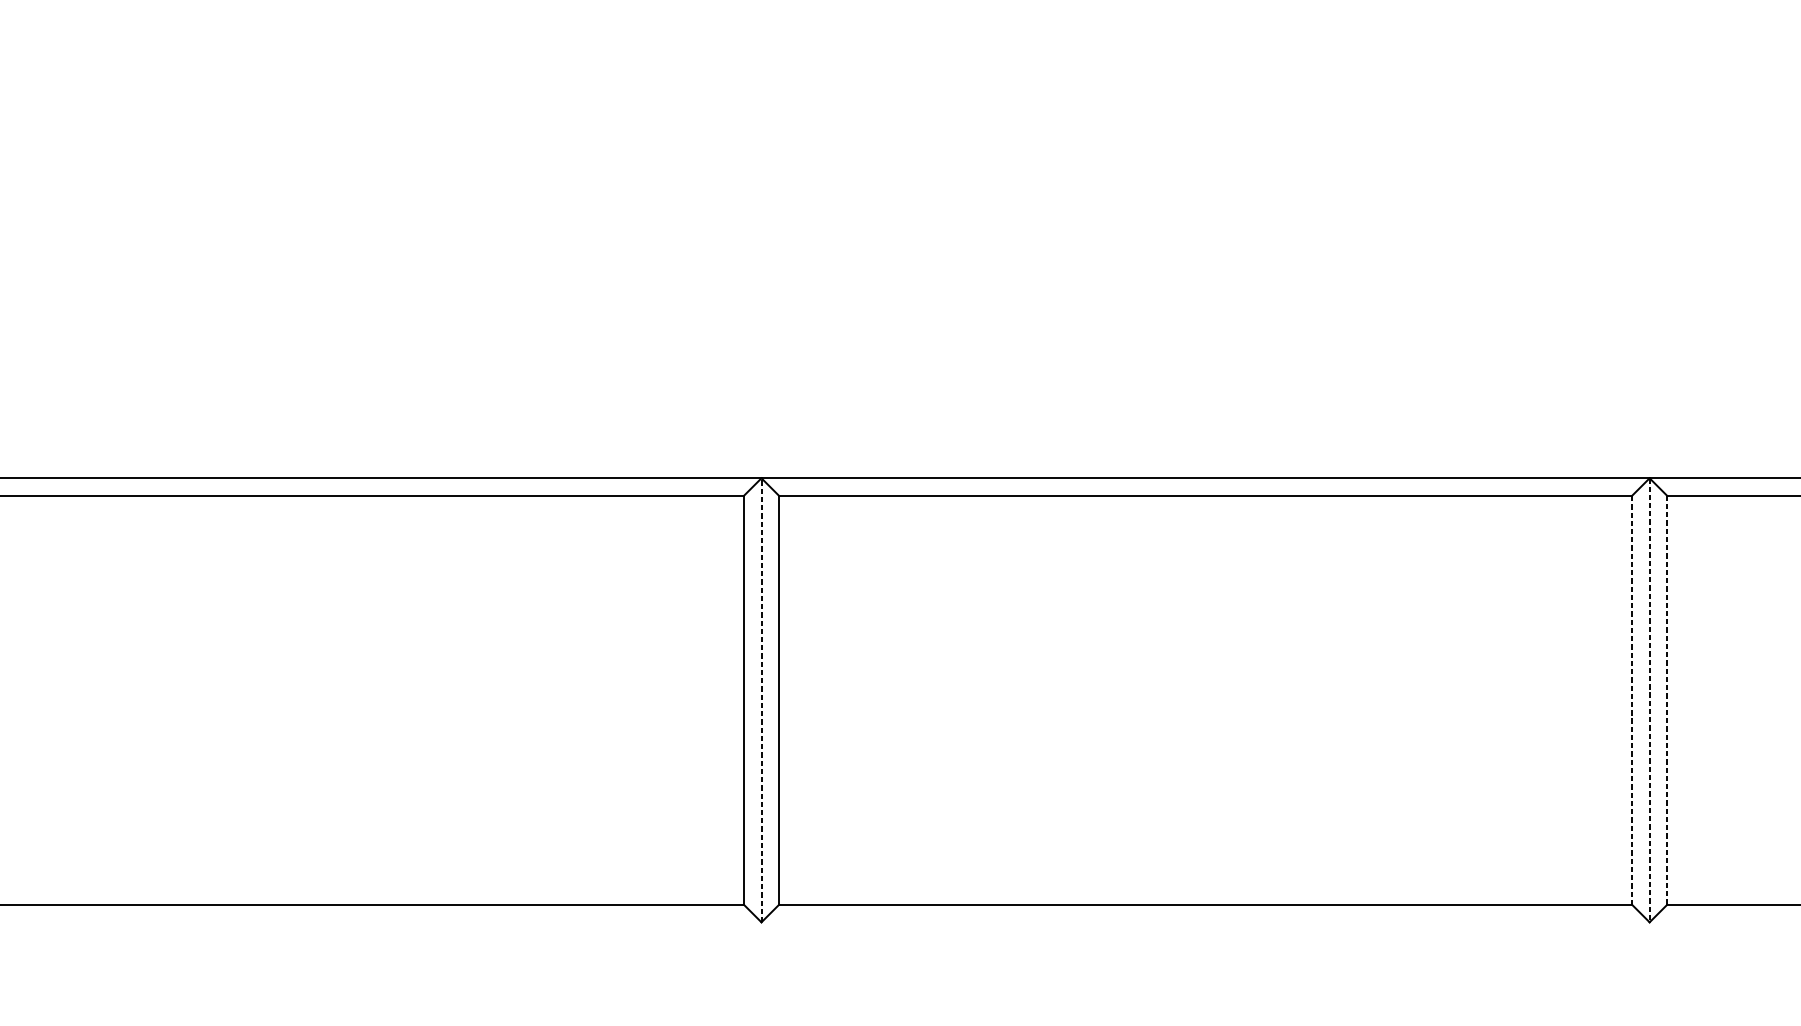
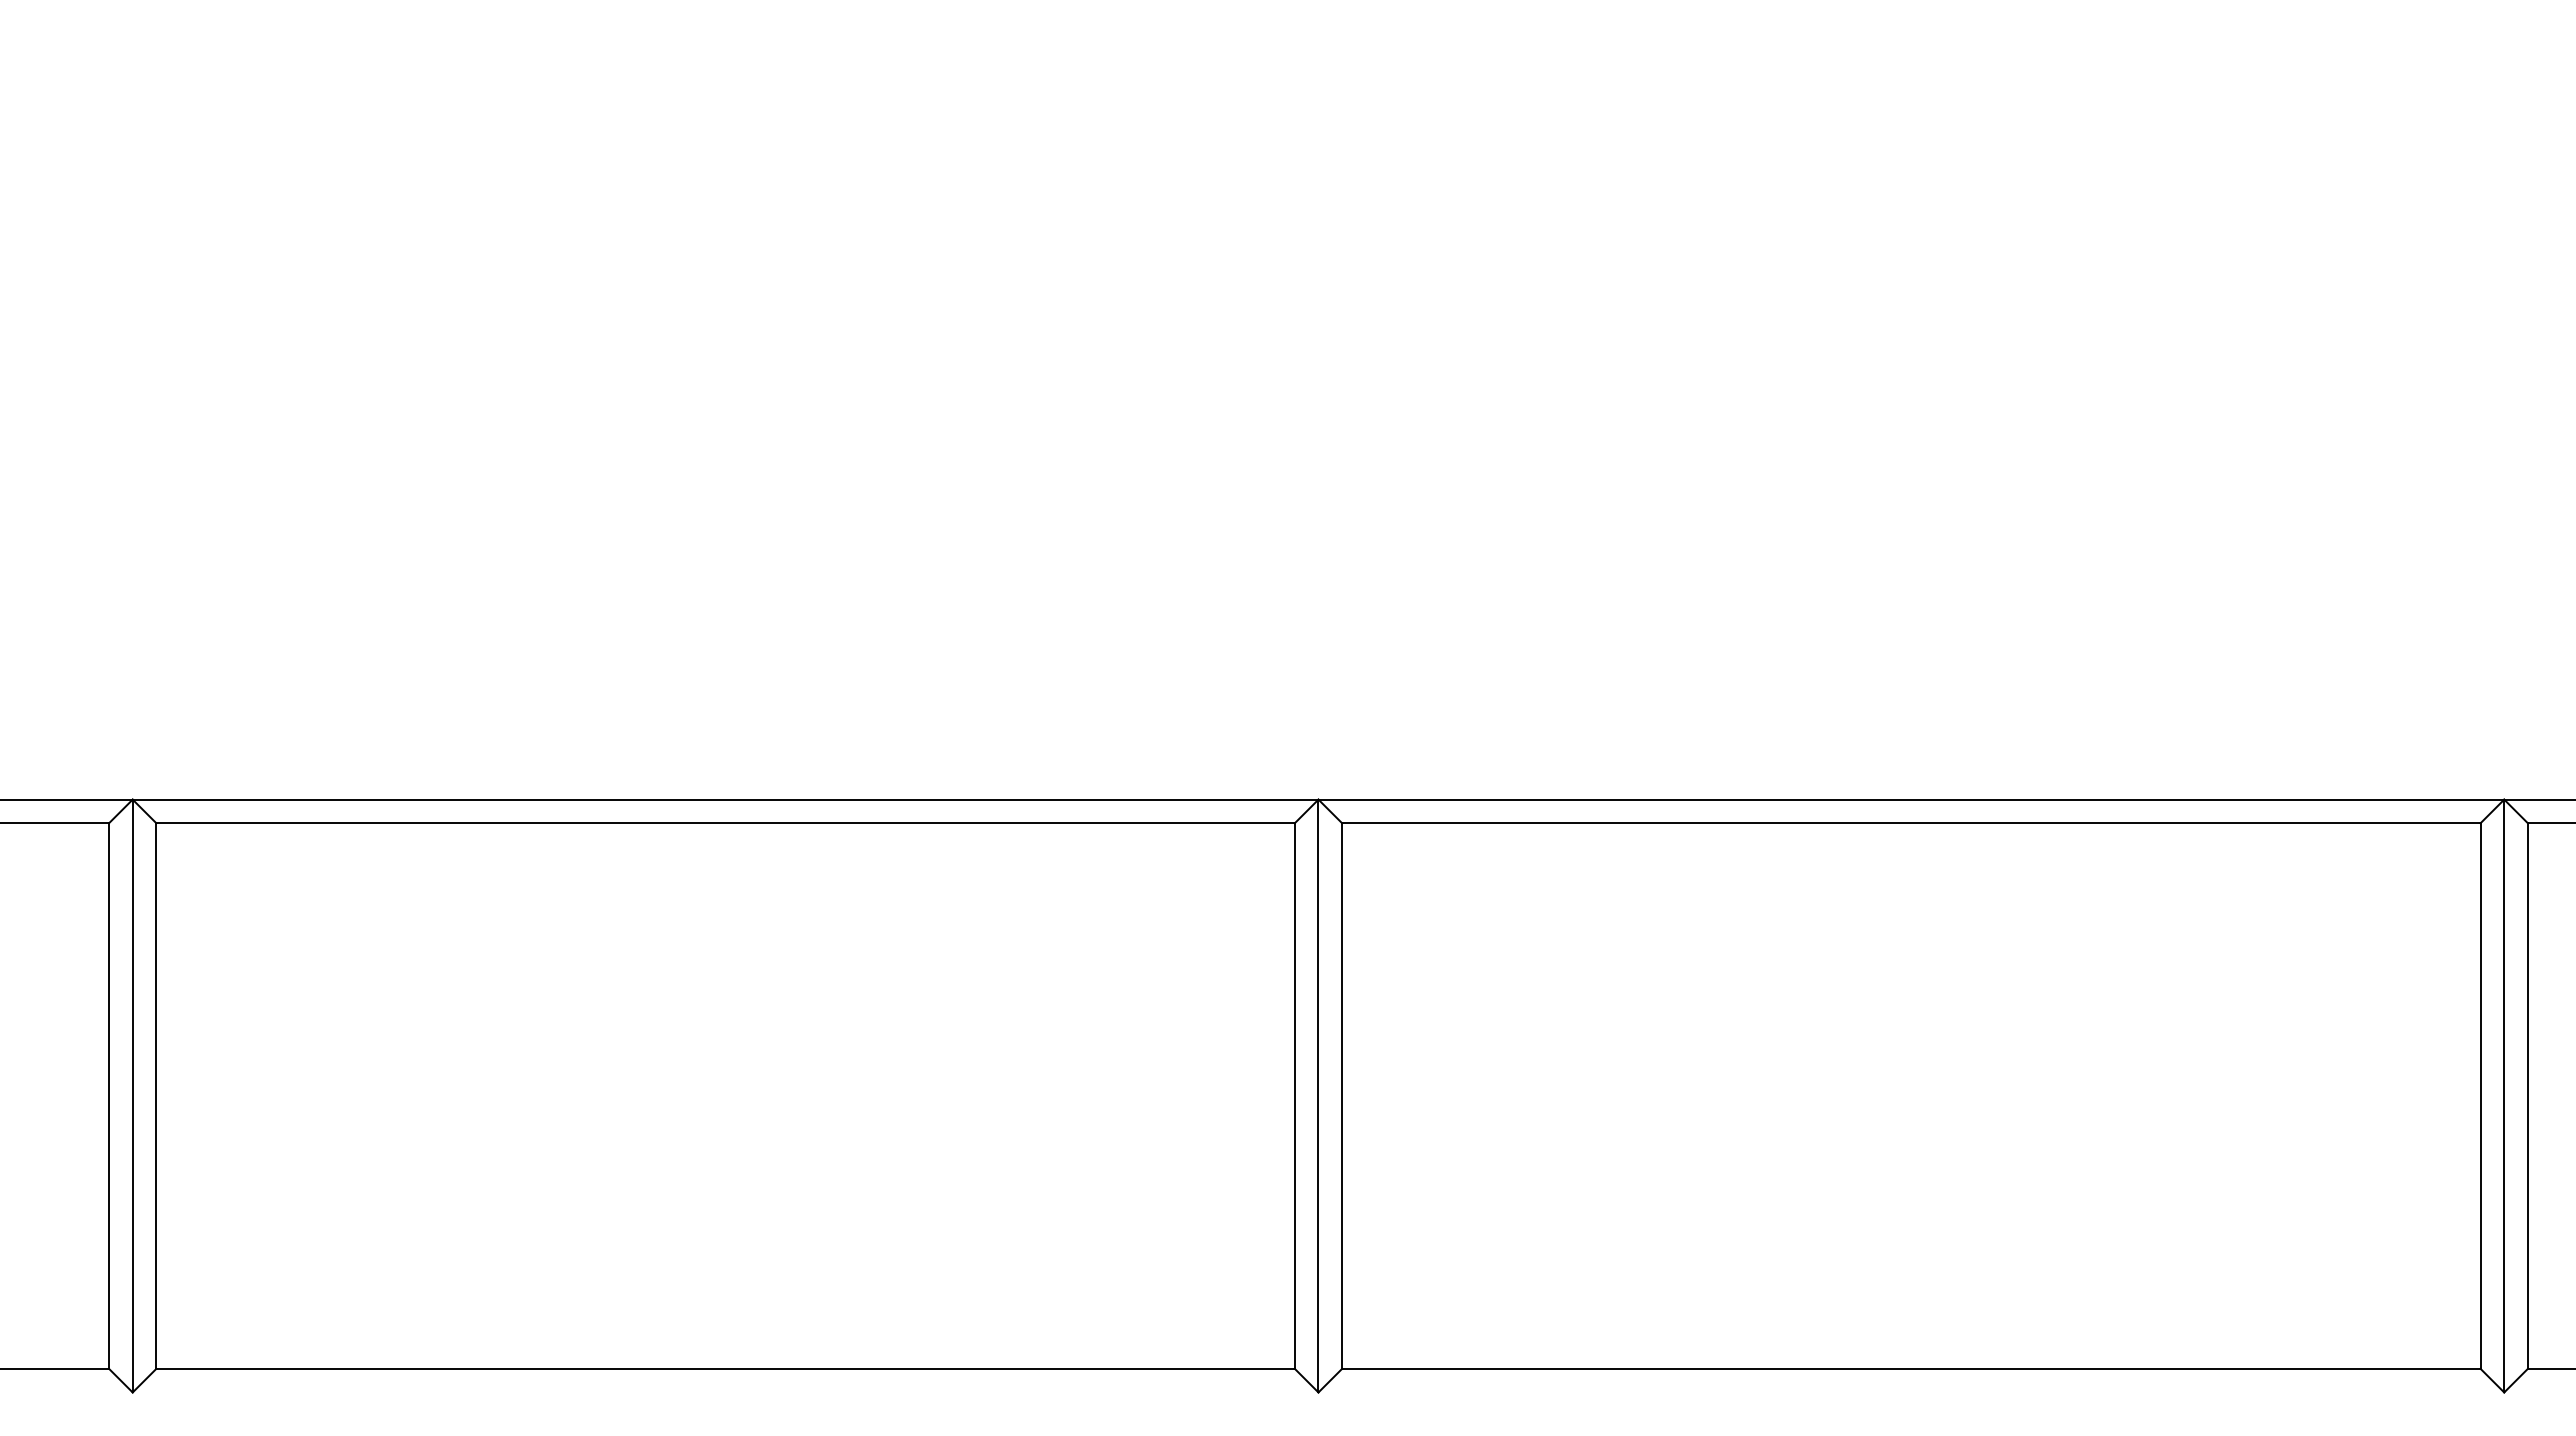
line: (761, 699) -> (1318, 1095), dashed -> solid
line: (1631, 700) -> (2480, 1096), dashed -> solid
line: (1649, 700) -> (2504, 1096), dashed -> solid
line: (1667, 700) -> (2527, 1096), dashed -> solid

